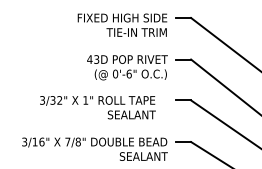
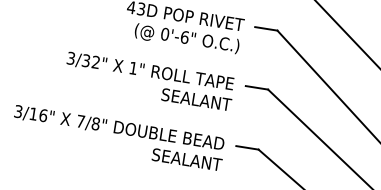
text: (97, 107) -> (148, 81), moved

